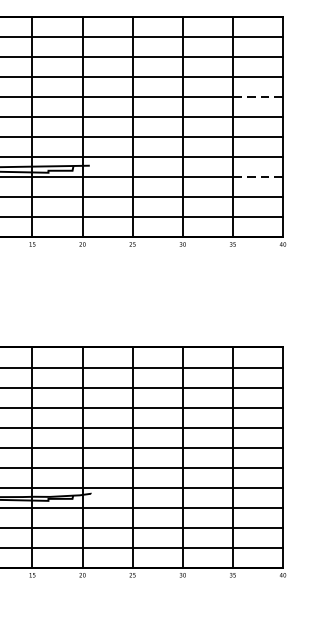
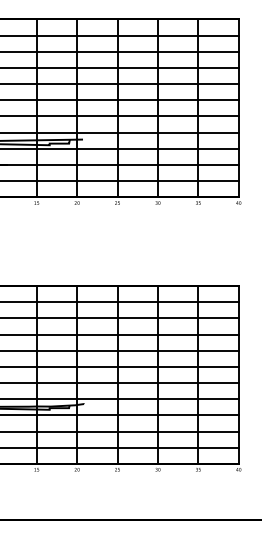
line: (257, 97) -> (218, 84), dashed -> solid
line: (257, 176) -> (218, 148), dashed -> solid

